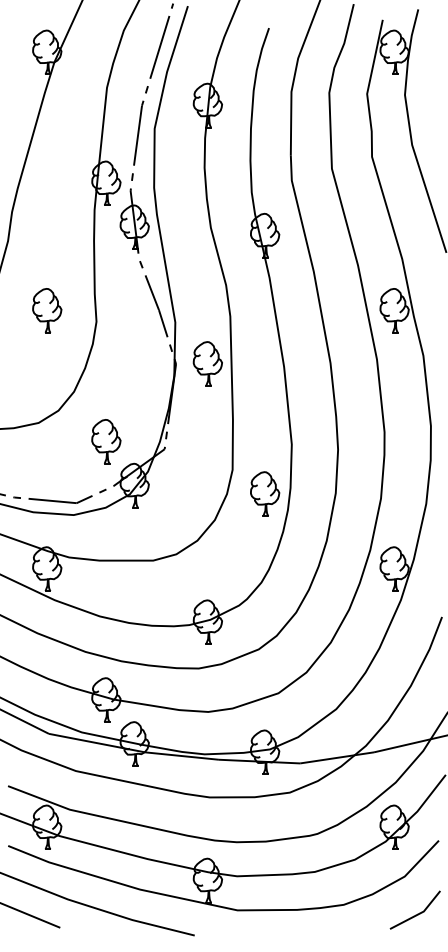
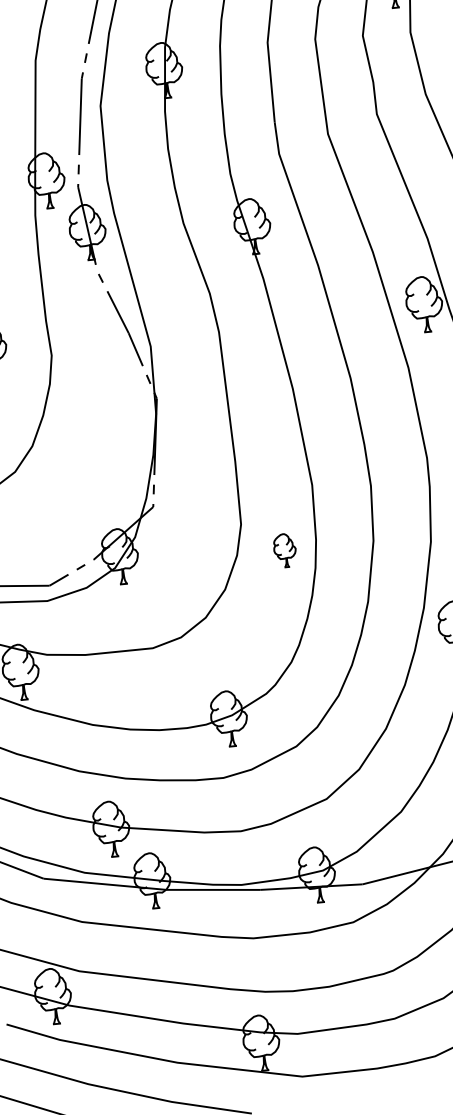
part: (207, 363) -> (196, 394), removed
part: (106, 441) -> (79, 504), removed
part: (265, 493) -> (285, 549), size x0.6

